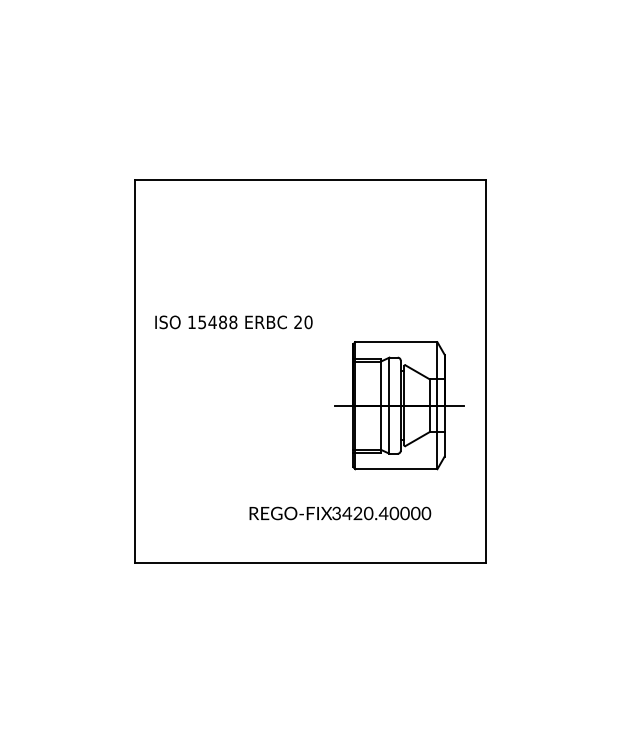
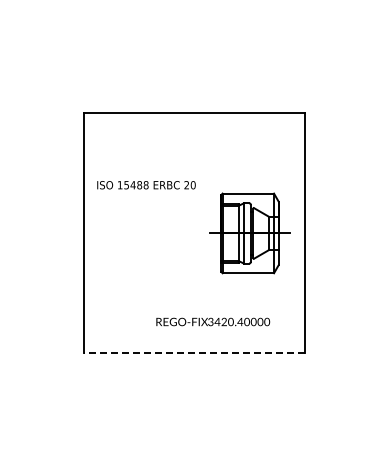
text: (233, 322) -> (146, 185), moved
part: (398, 405) -> (249, 233), moved
line: (310, 563) -> (194, 353), solid -> dashed

